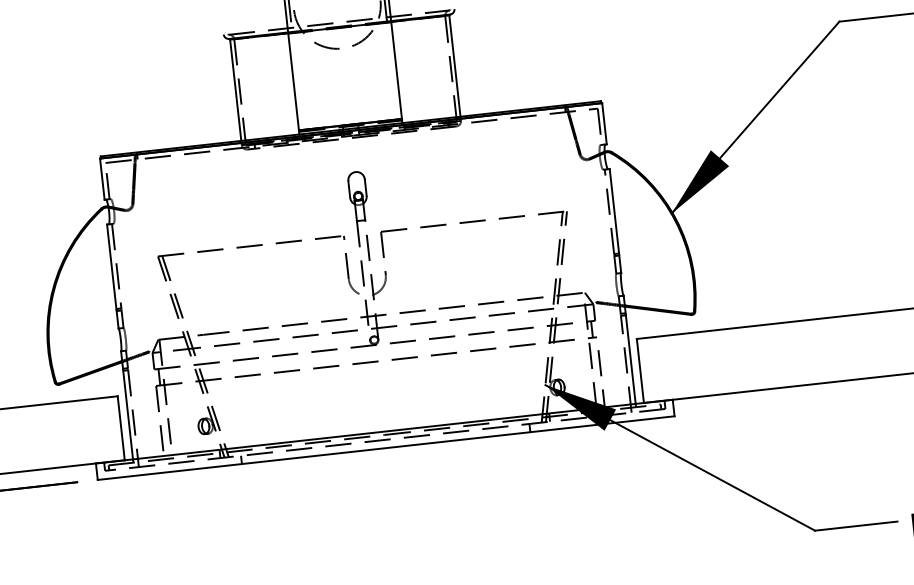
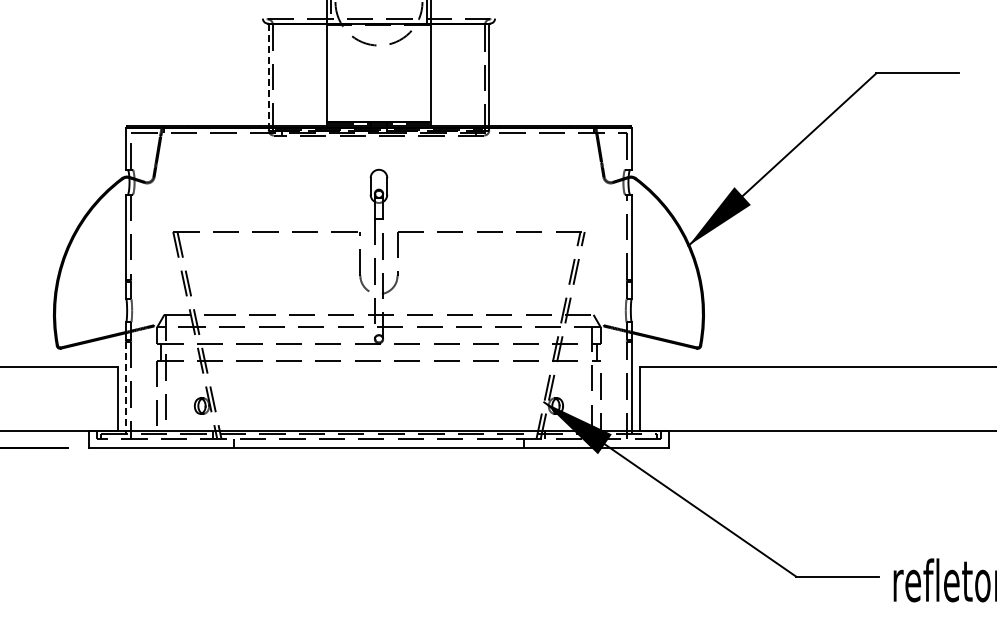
line: (235, 90) -> (268, 75), solid -> dashed
line: (128, 415) -> (126, 386), solid -> dashed

